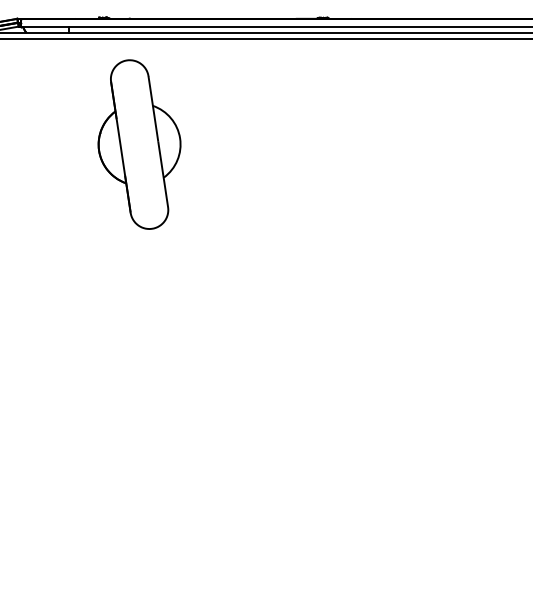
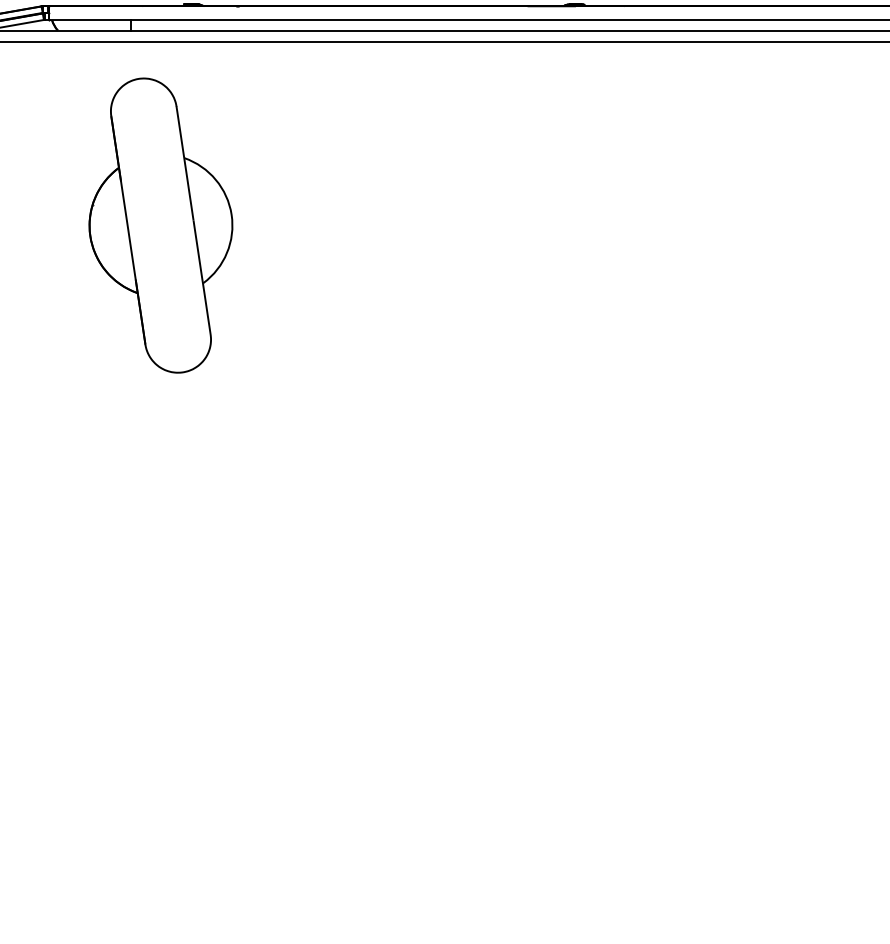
part: (139, 144) -> (160, 225), moved

